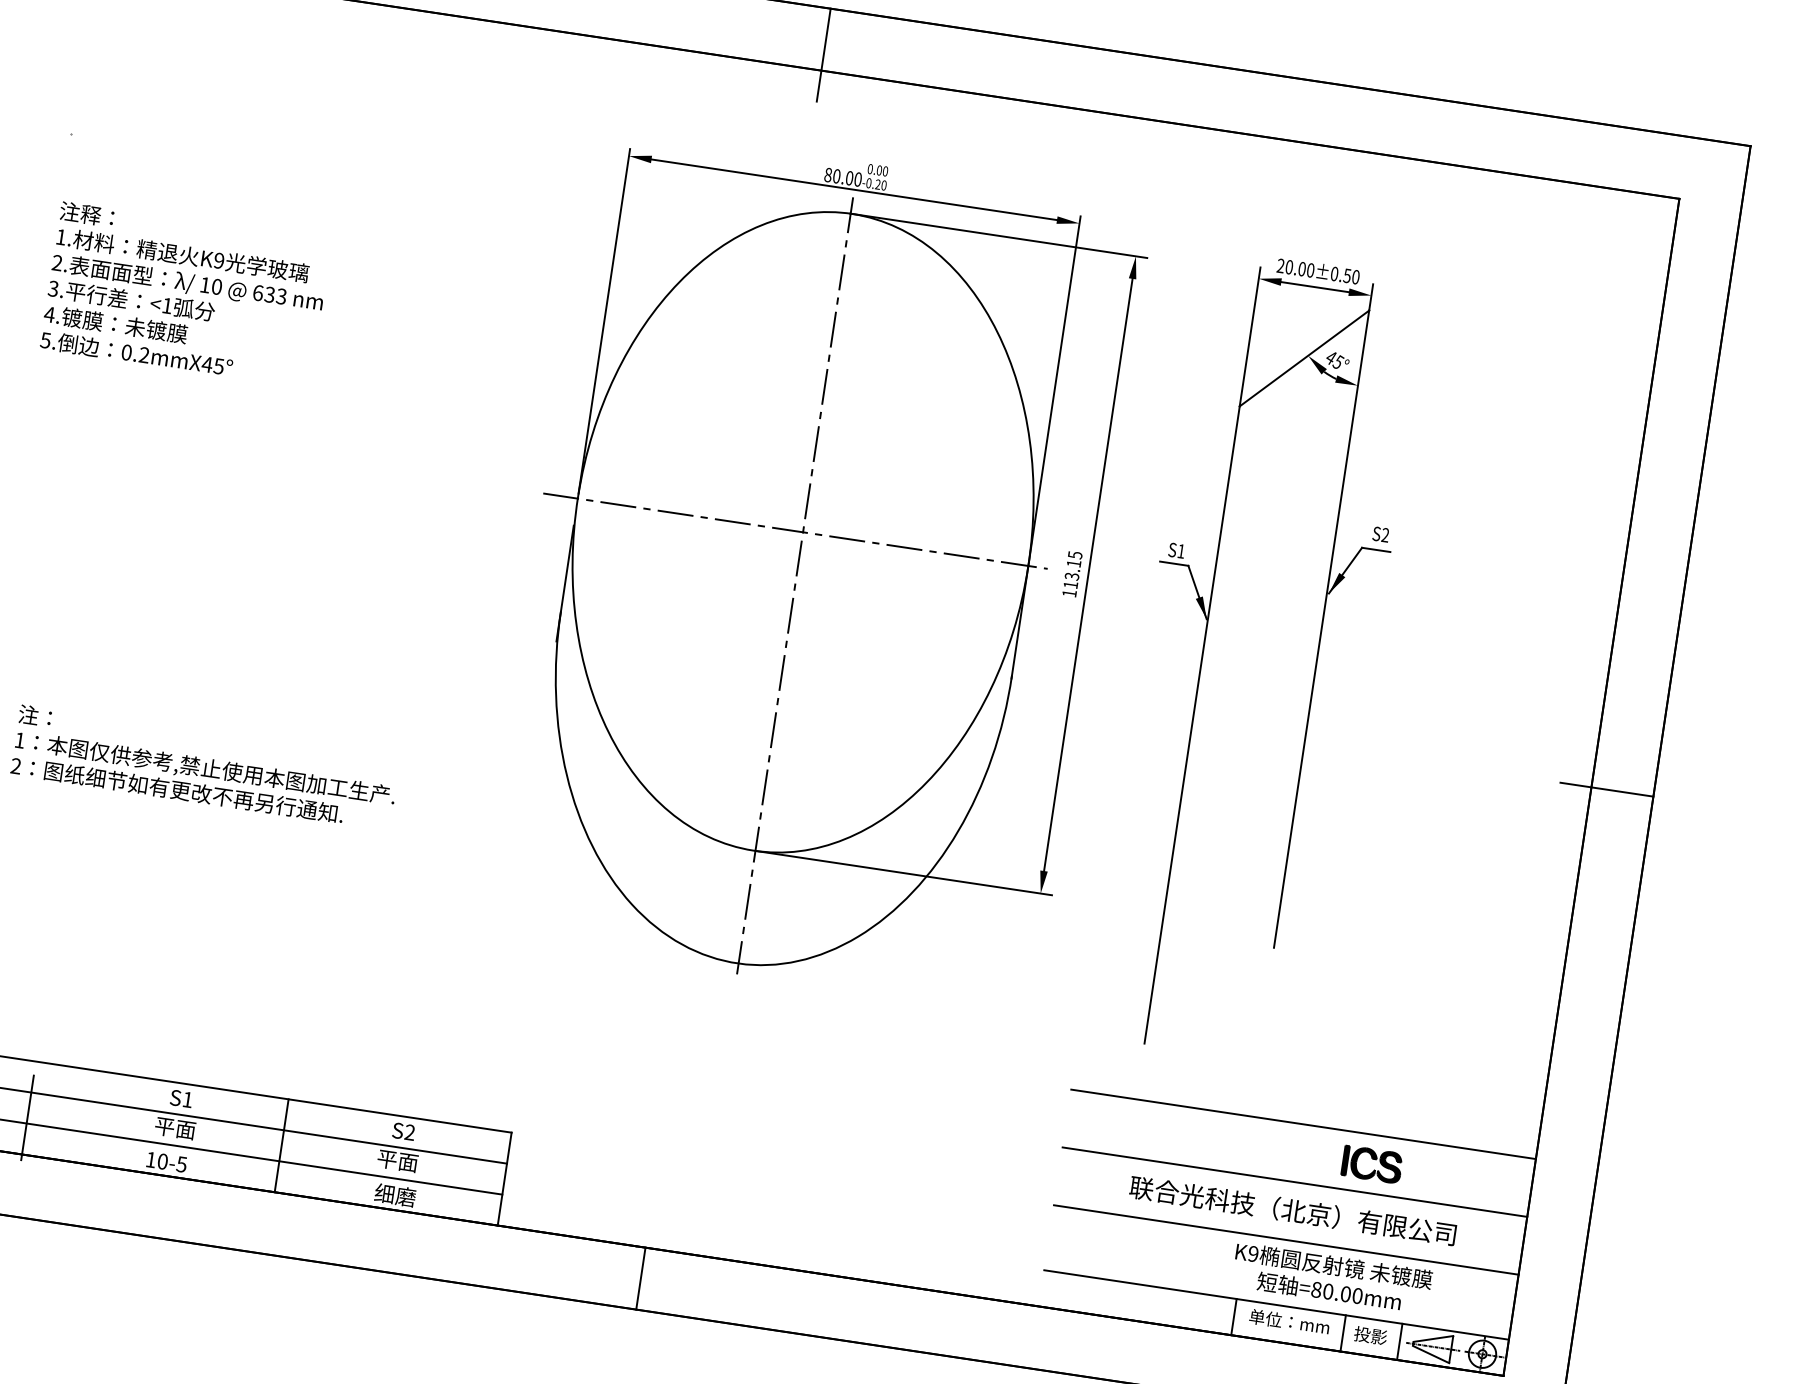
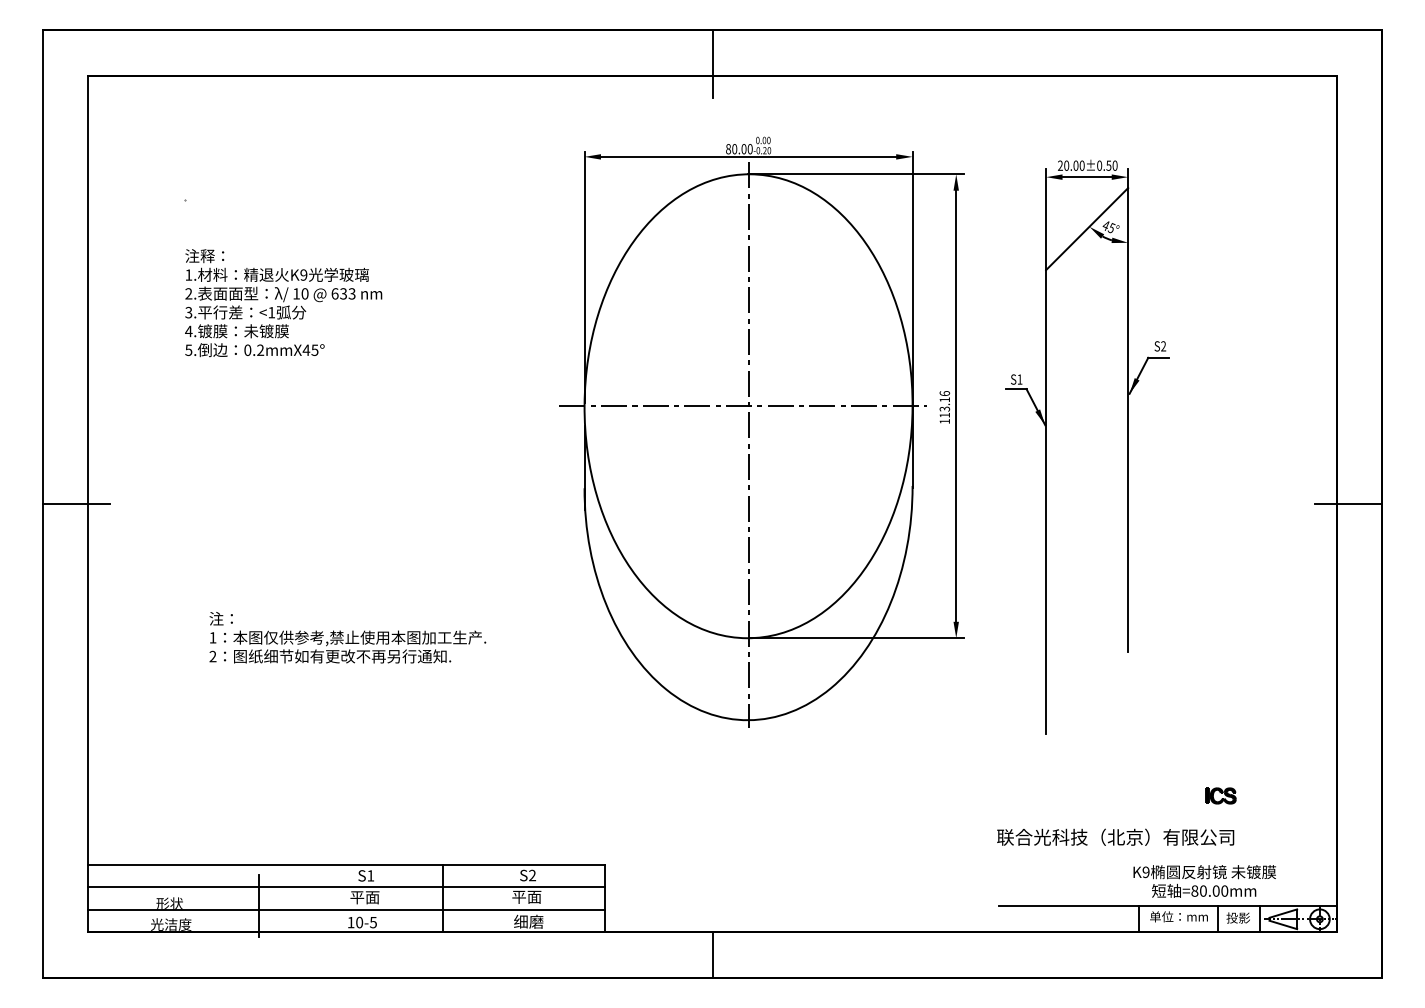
text: (1074, 555) -> (944, 393), 113.15 -> 113.16
line: (1302, 1124) -> (1167, 774), removed
part: (1371, 1163) -> (1220, 795), size x0.7
line: (1294, 1181) -> (1167, 816), removed
text: (1292, 1209) -> (1115, 836), moved
line: (1285, 1239) -> (1167, 858), removed

